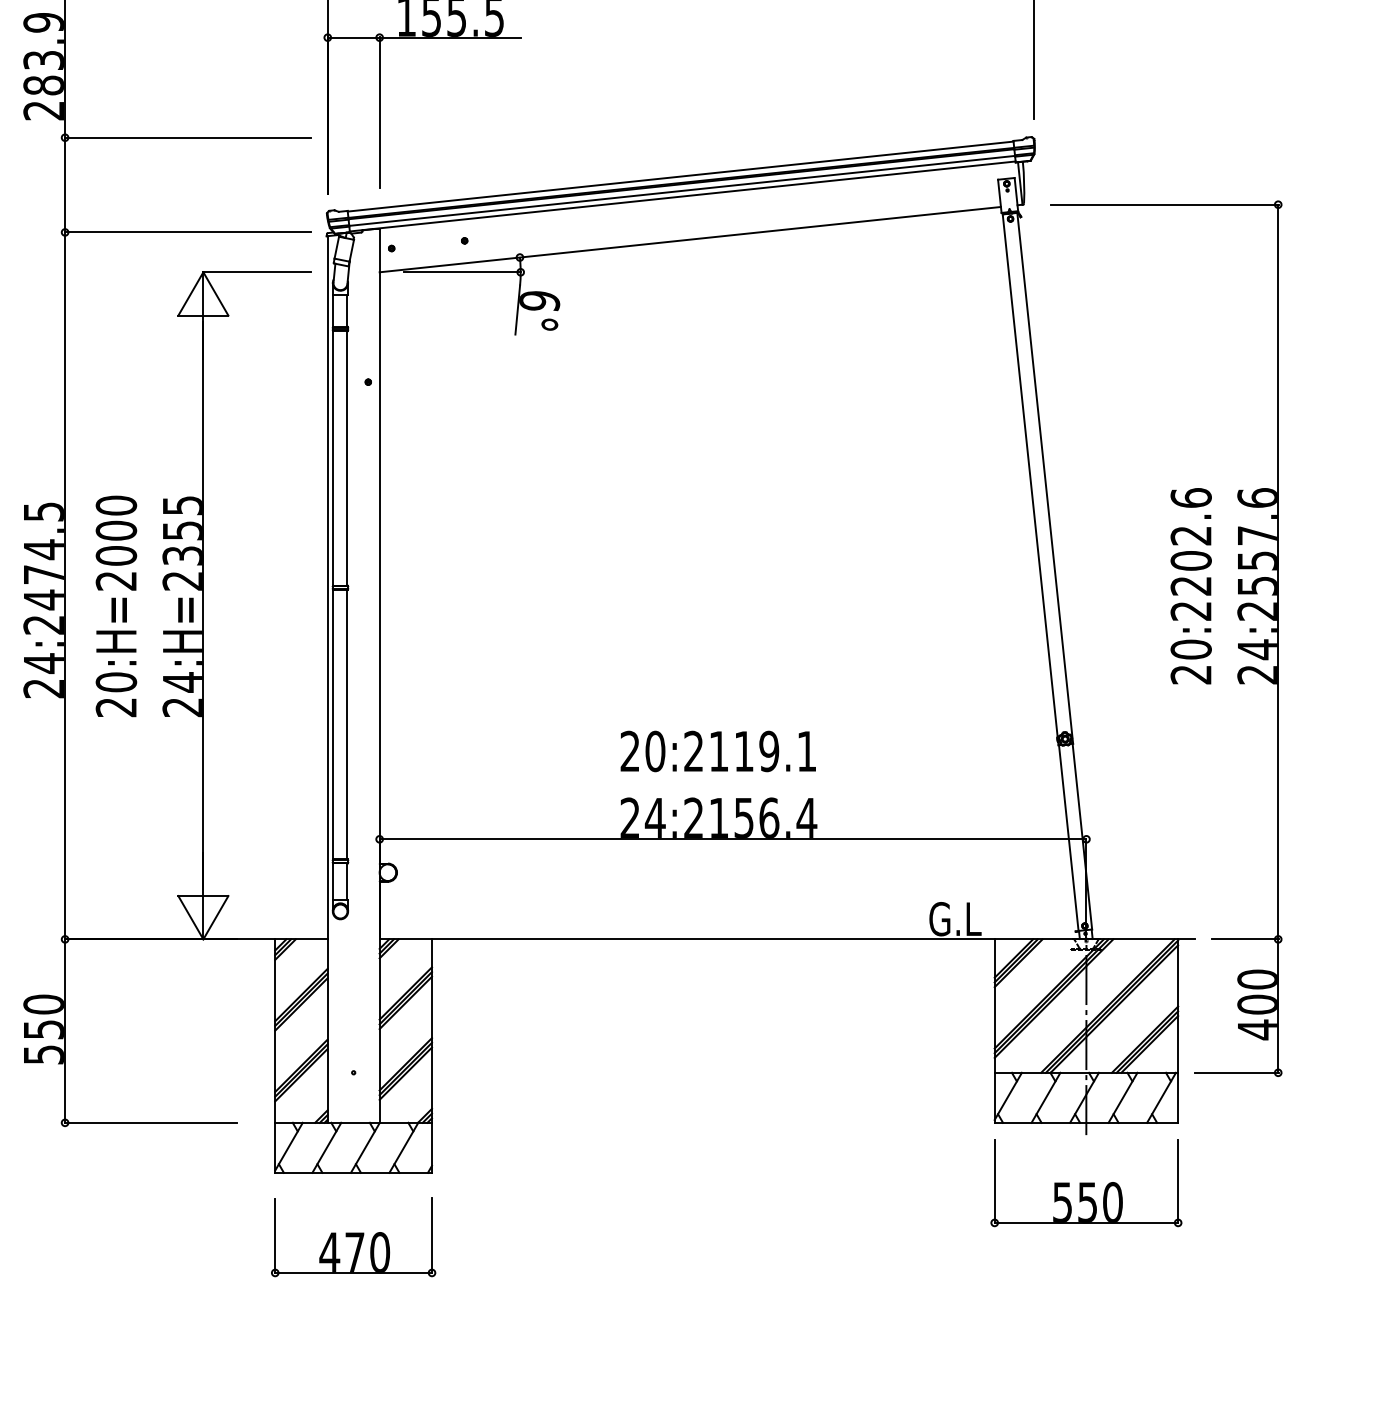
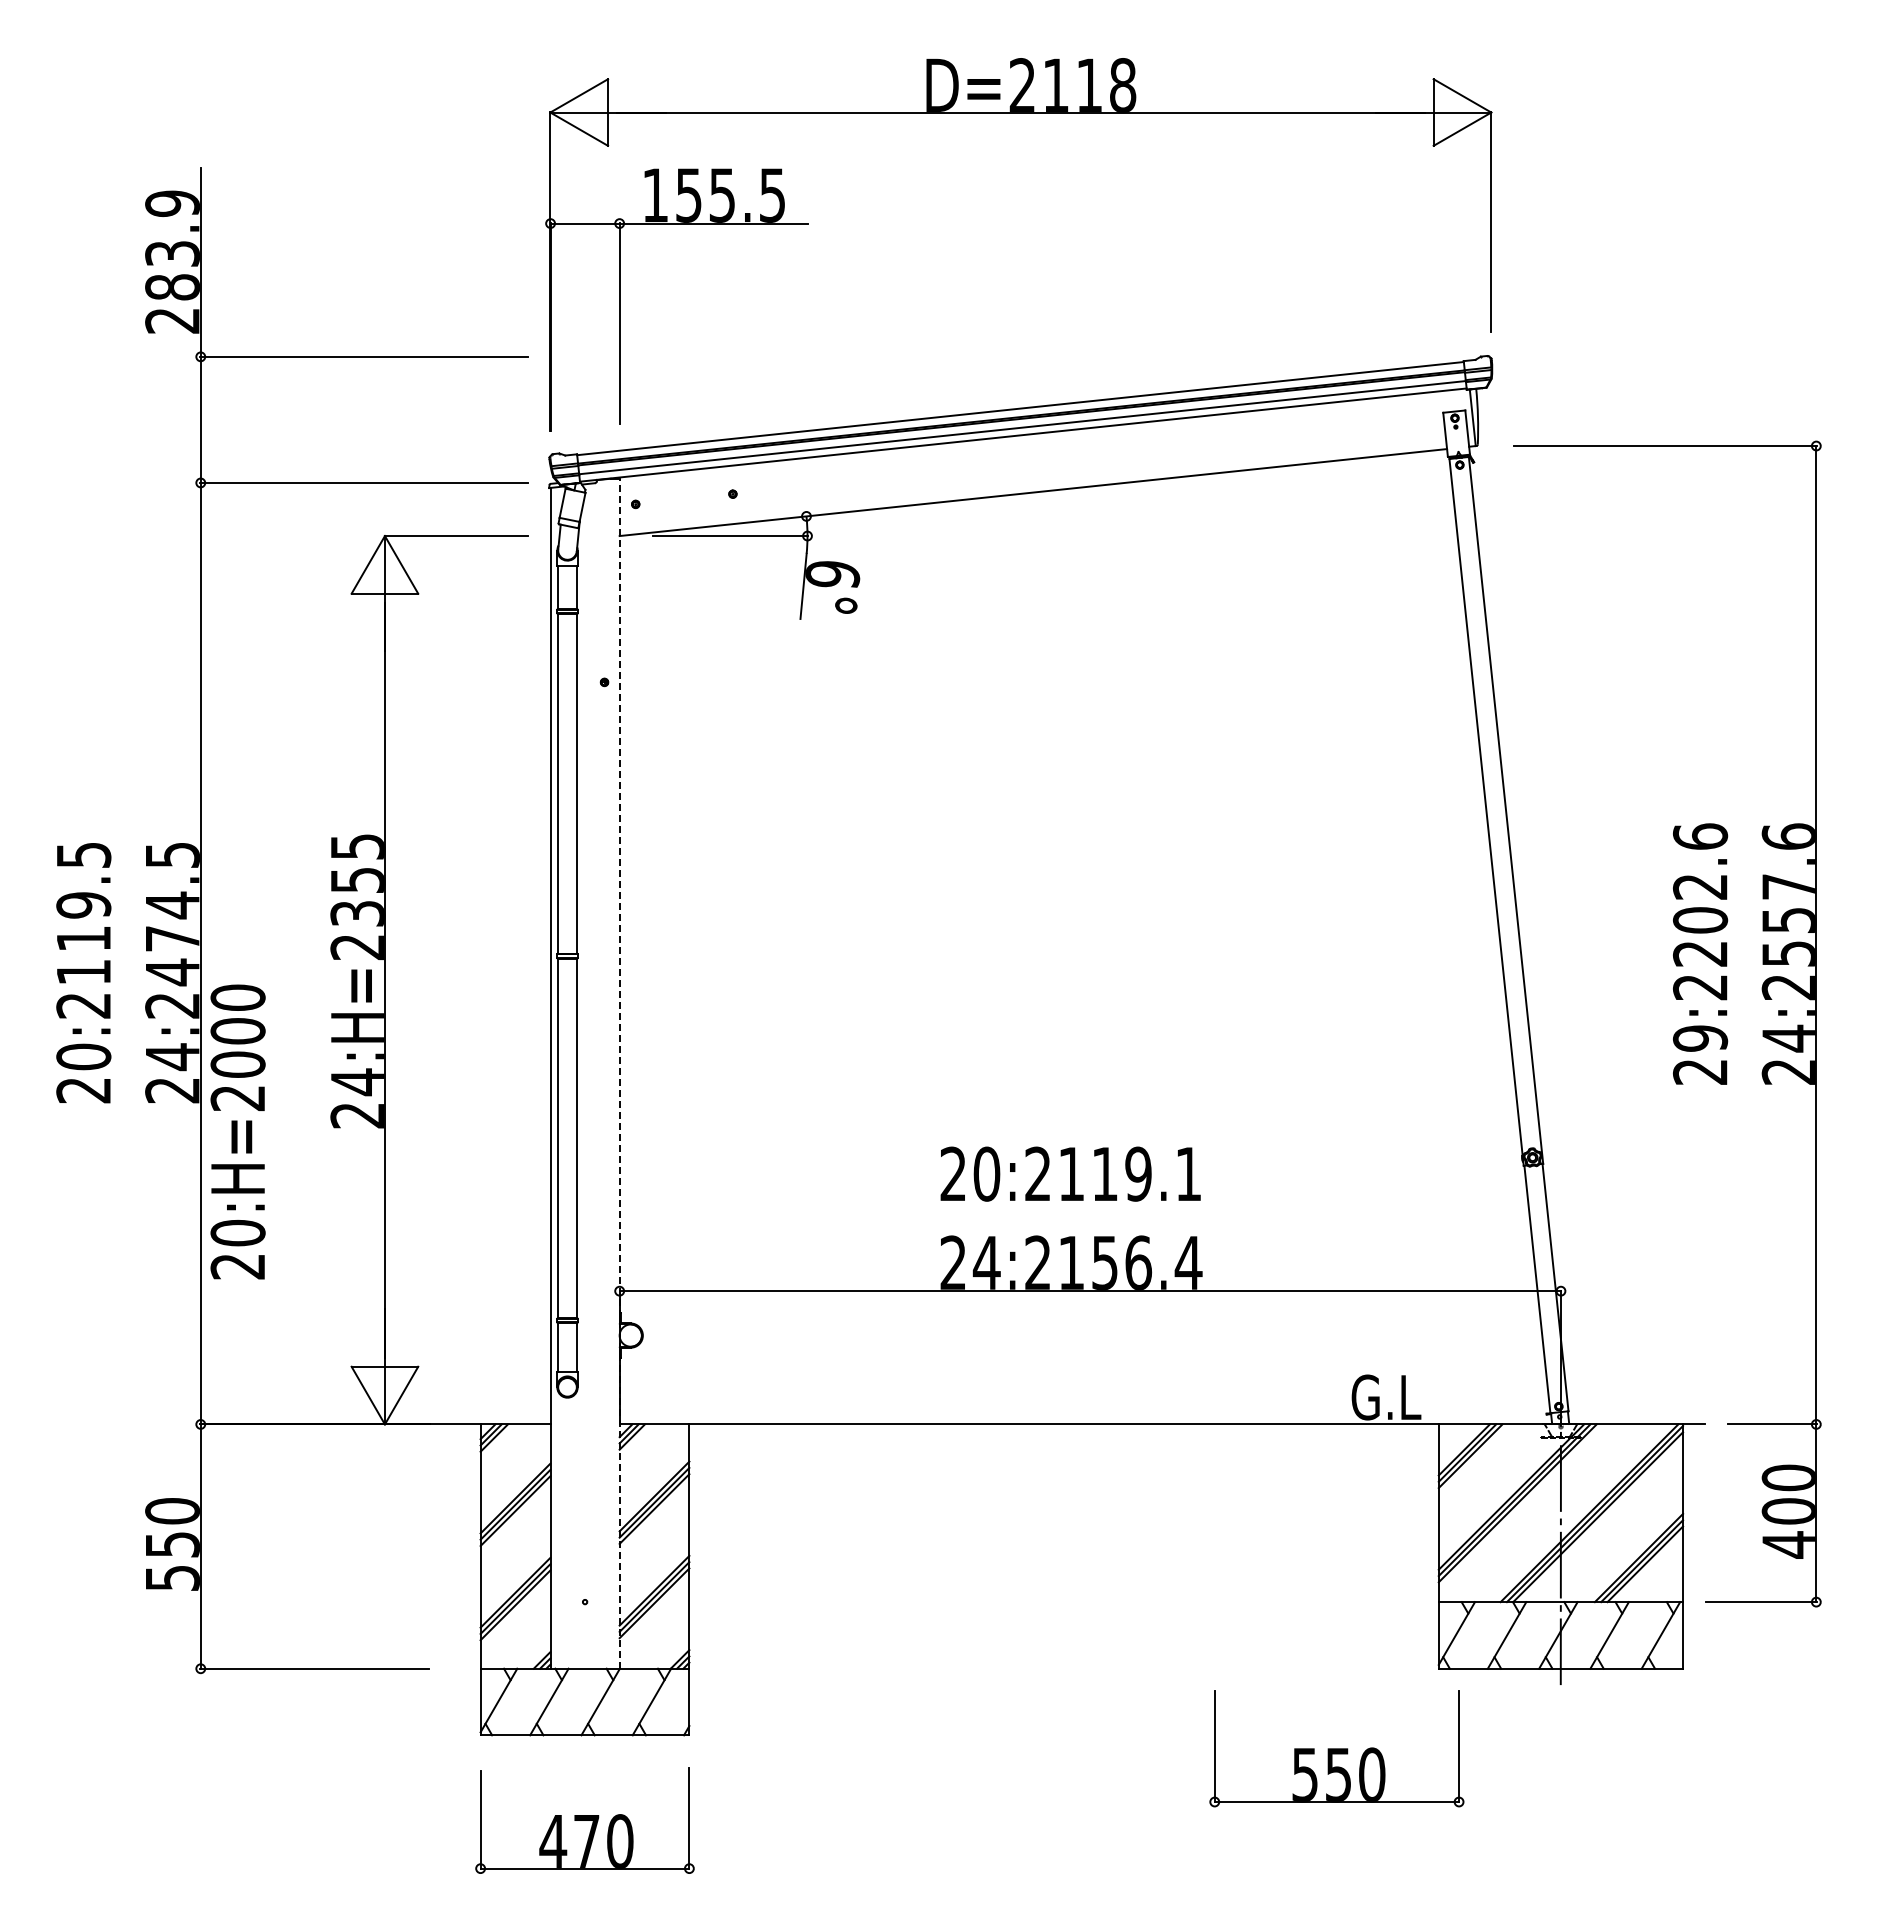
text: (115, 606) -> (237, 1131), moved
text: (1191, 649) -> (1700, 1038), 20:2202.6 -> 29:2202.6
line: (379, 675) -> (619, 1073), solid -> dashed
part: (1086, 1182) -> (1336, 1748), moved

